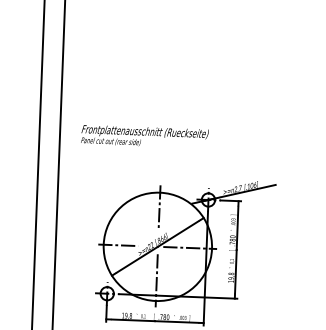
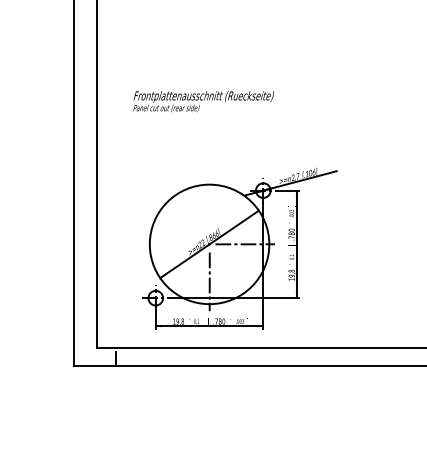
text: (144, 136) -> (203, 101), moved
line: (159, 207) -> (209, 201), removed
line: (117, 245) -> (165, 244), removed

